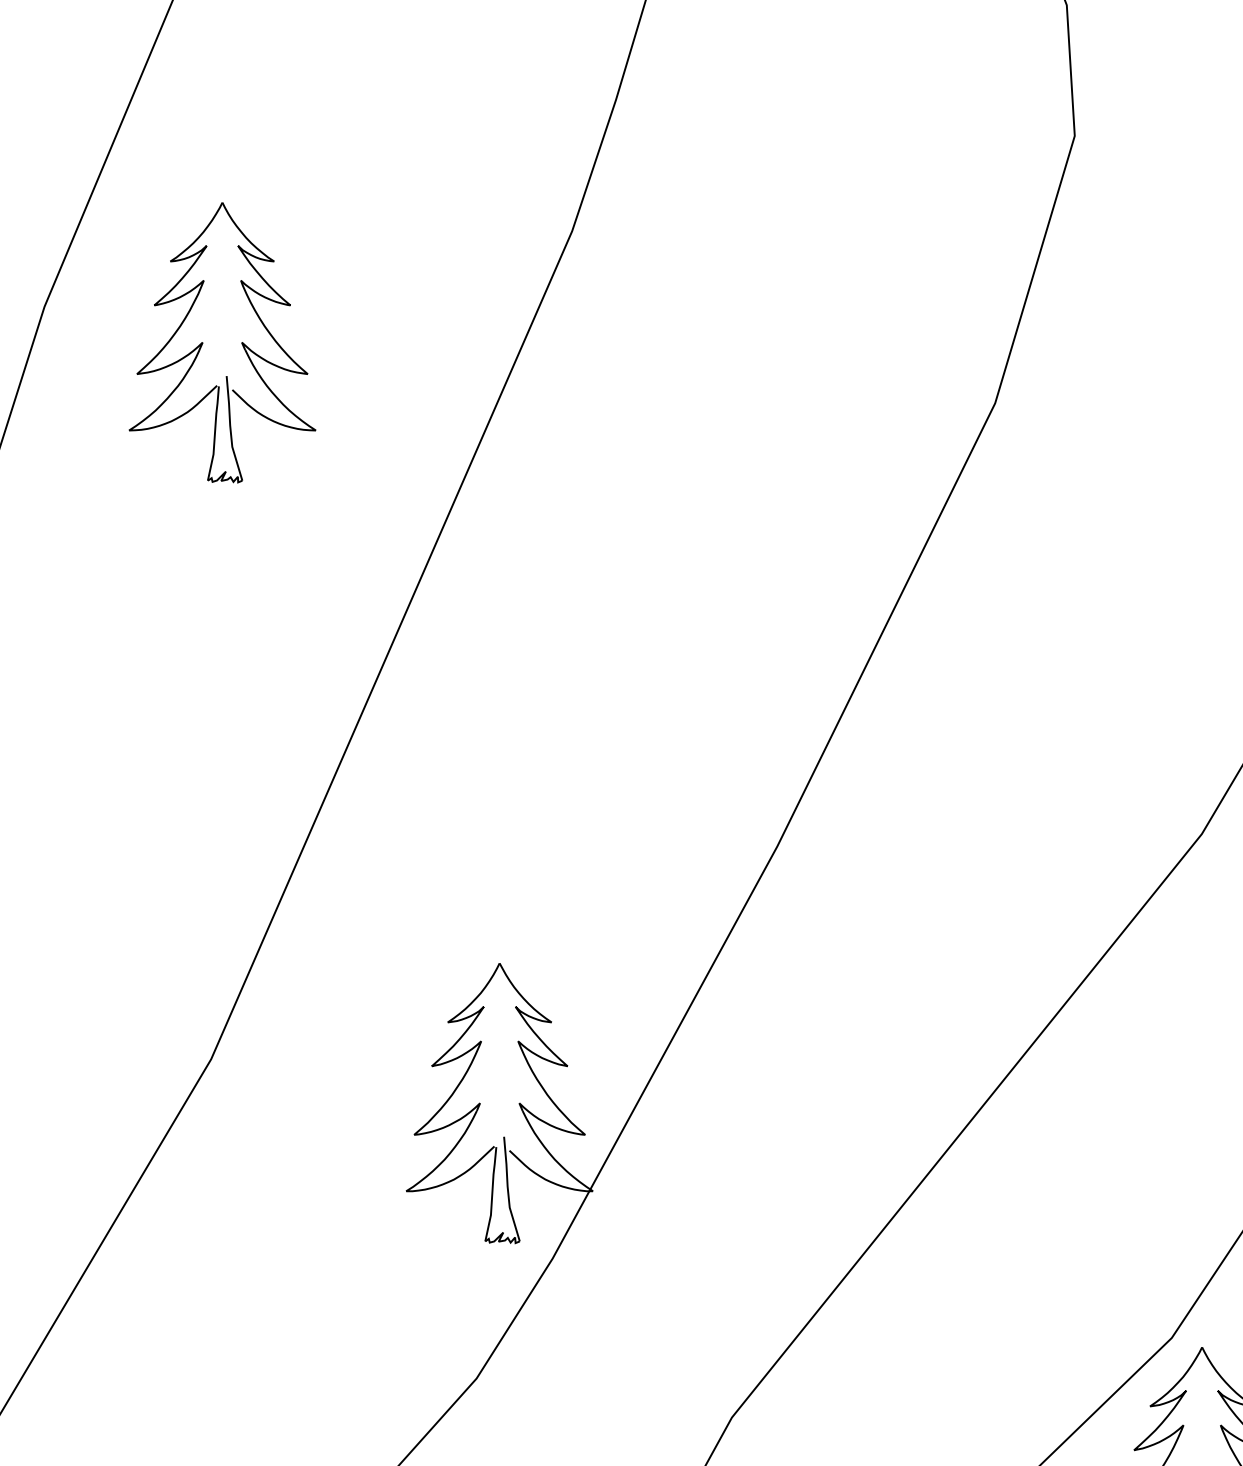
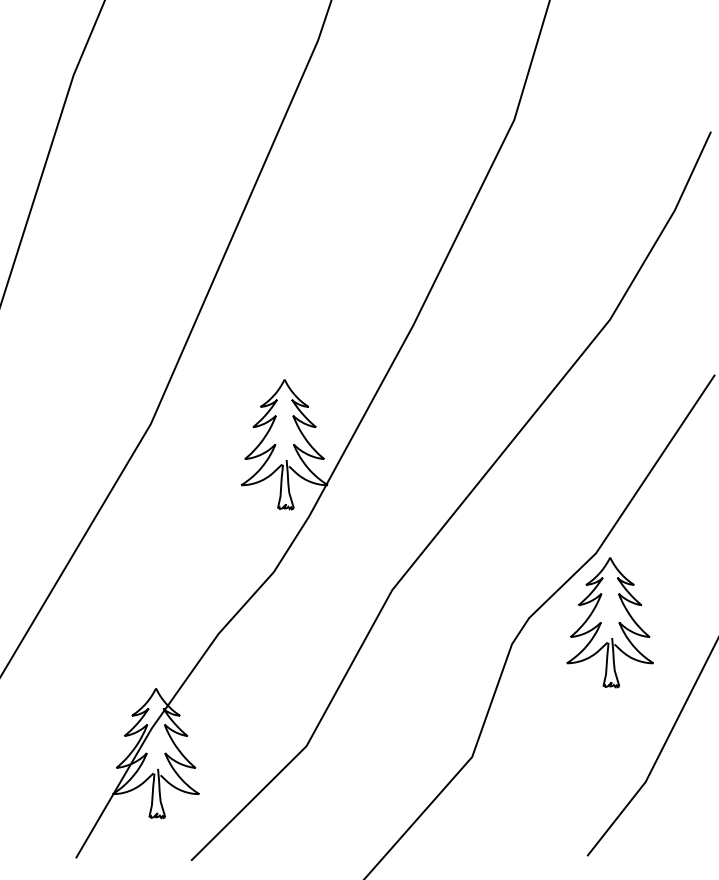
part: (221, 341) -> (155, 91), removed

